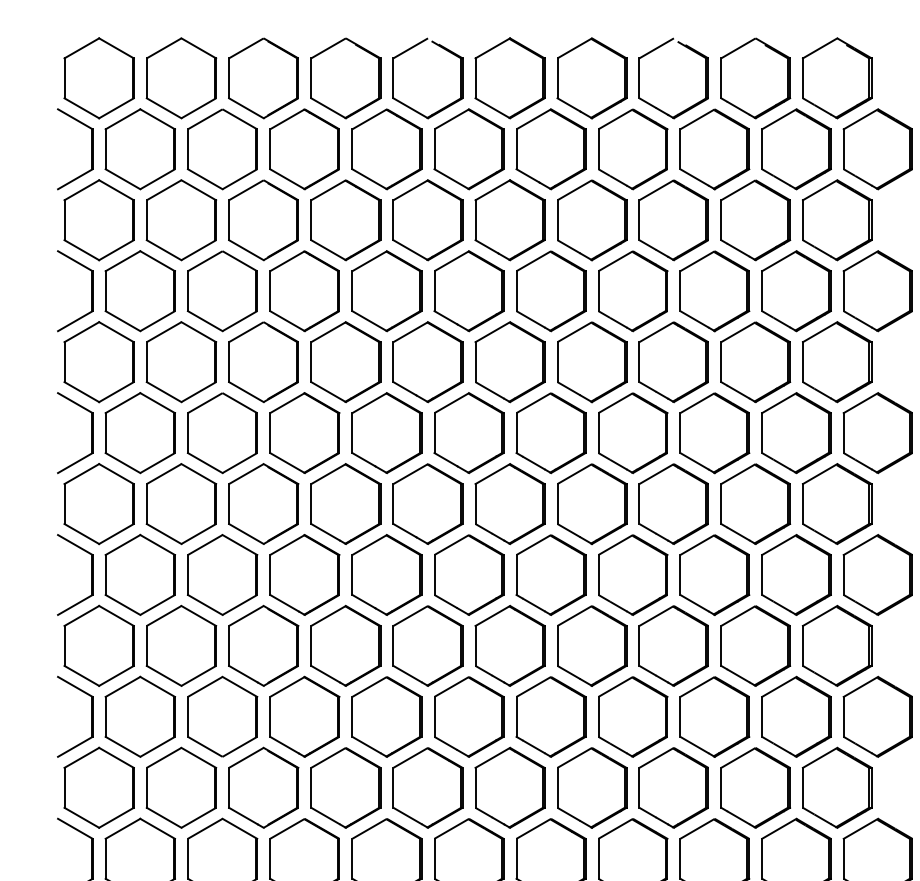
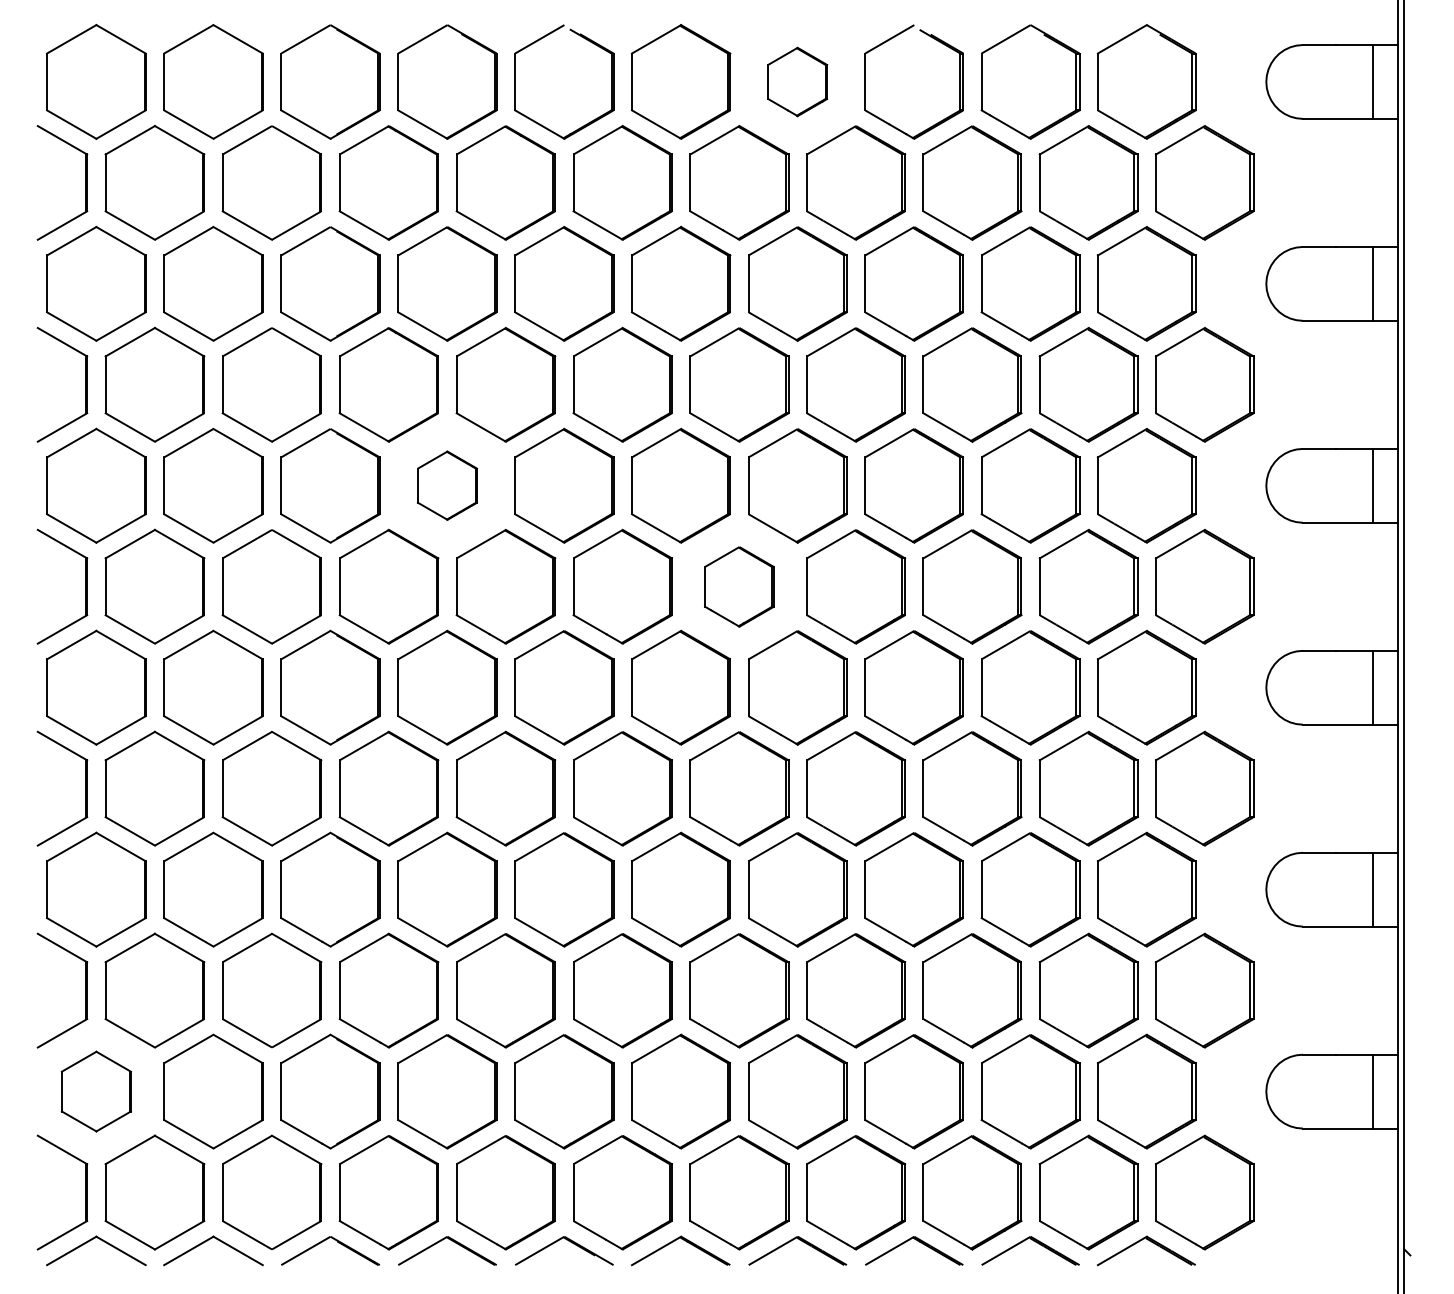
part: (591, 78) -> (797, 81), size x0.6
part: (345, 361) -> (447, 485), size x0.6
part: (551, 432) -> (739, 586), size x0.7
part: (99, 787) -> (96, 1091), size x0.7

